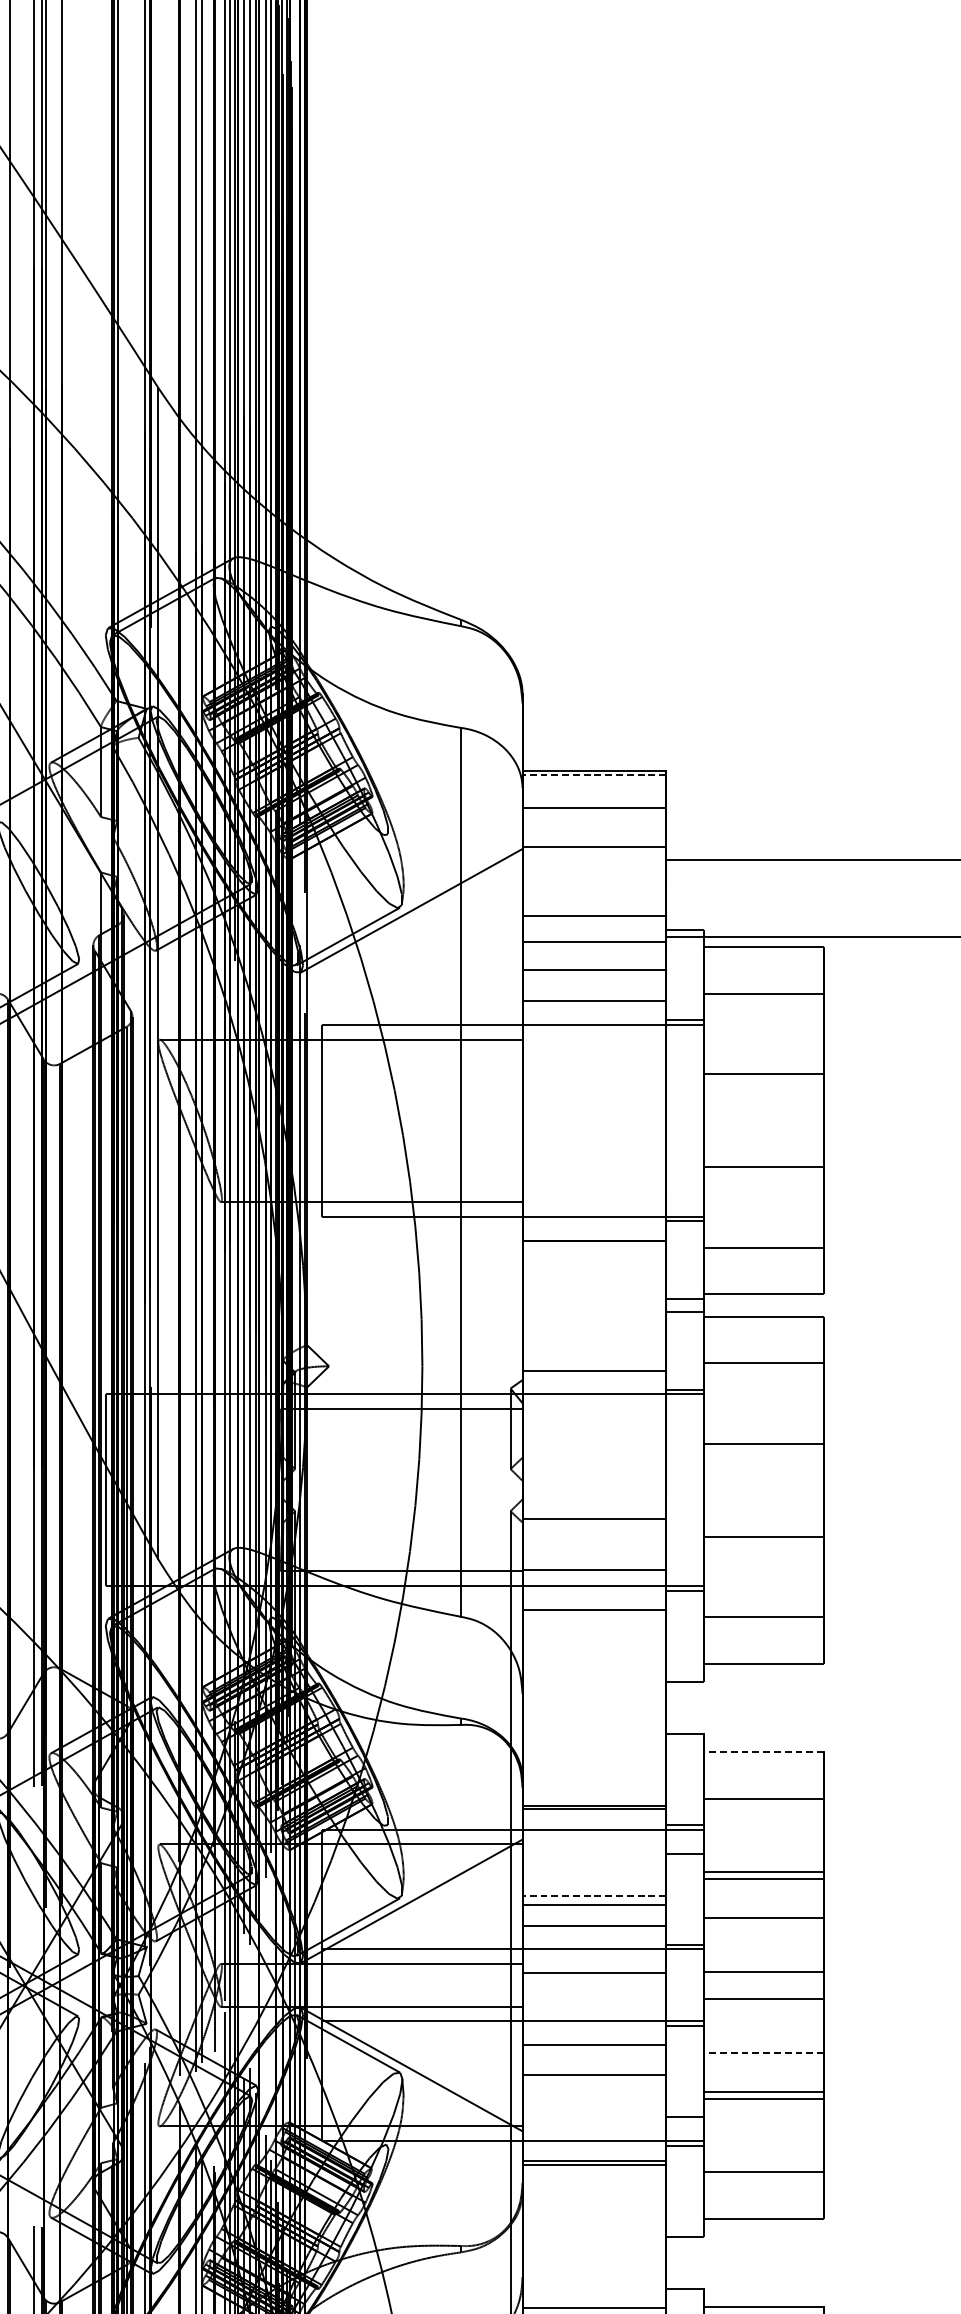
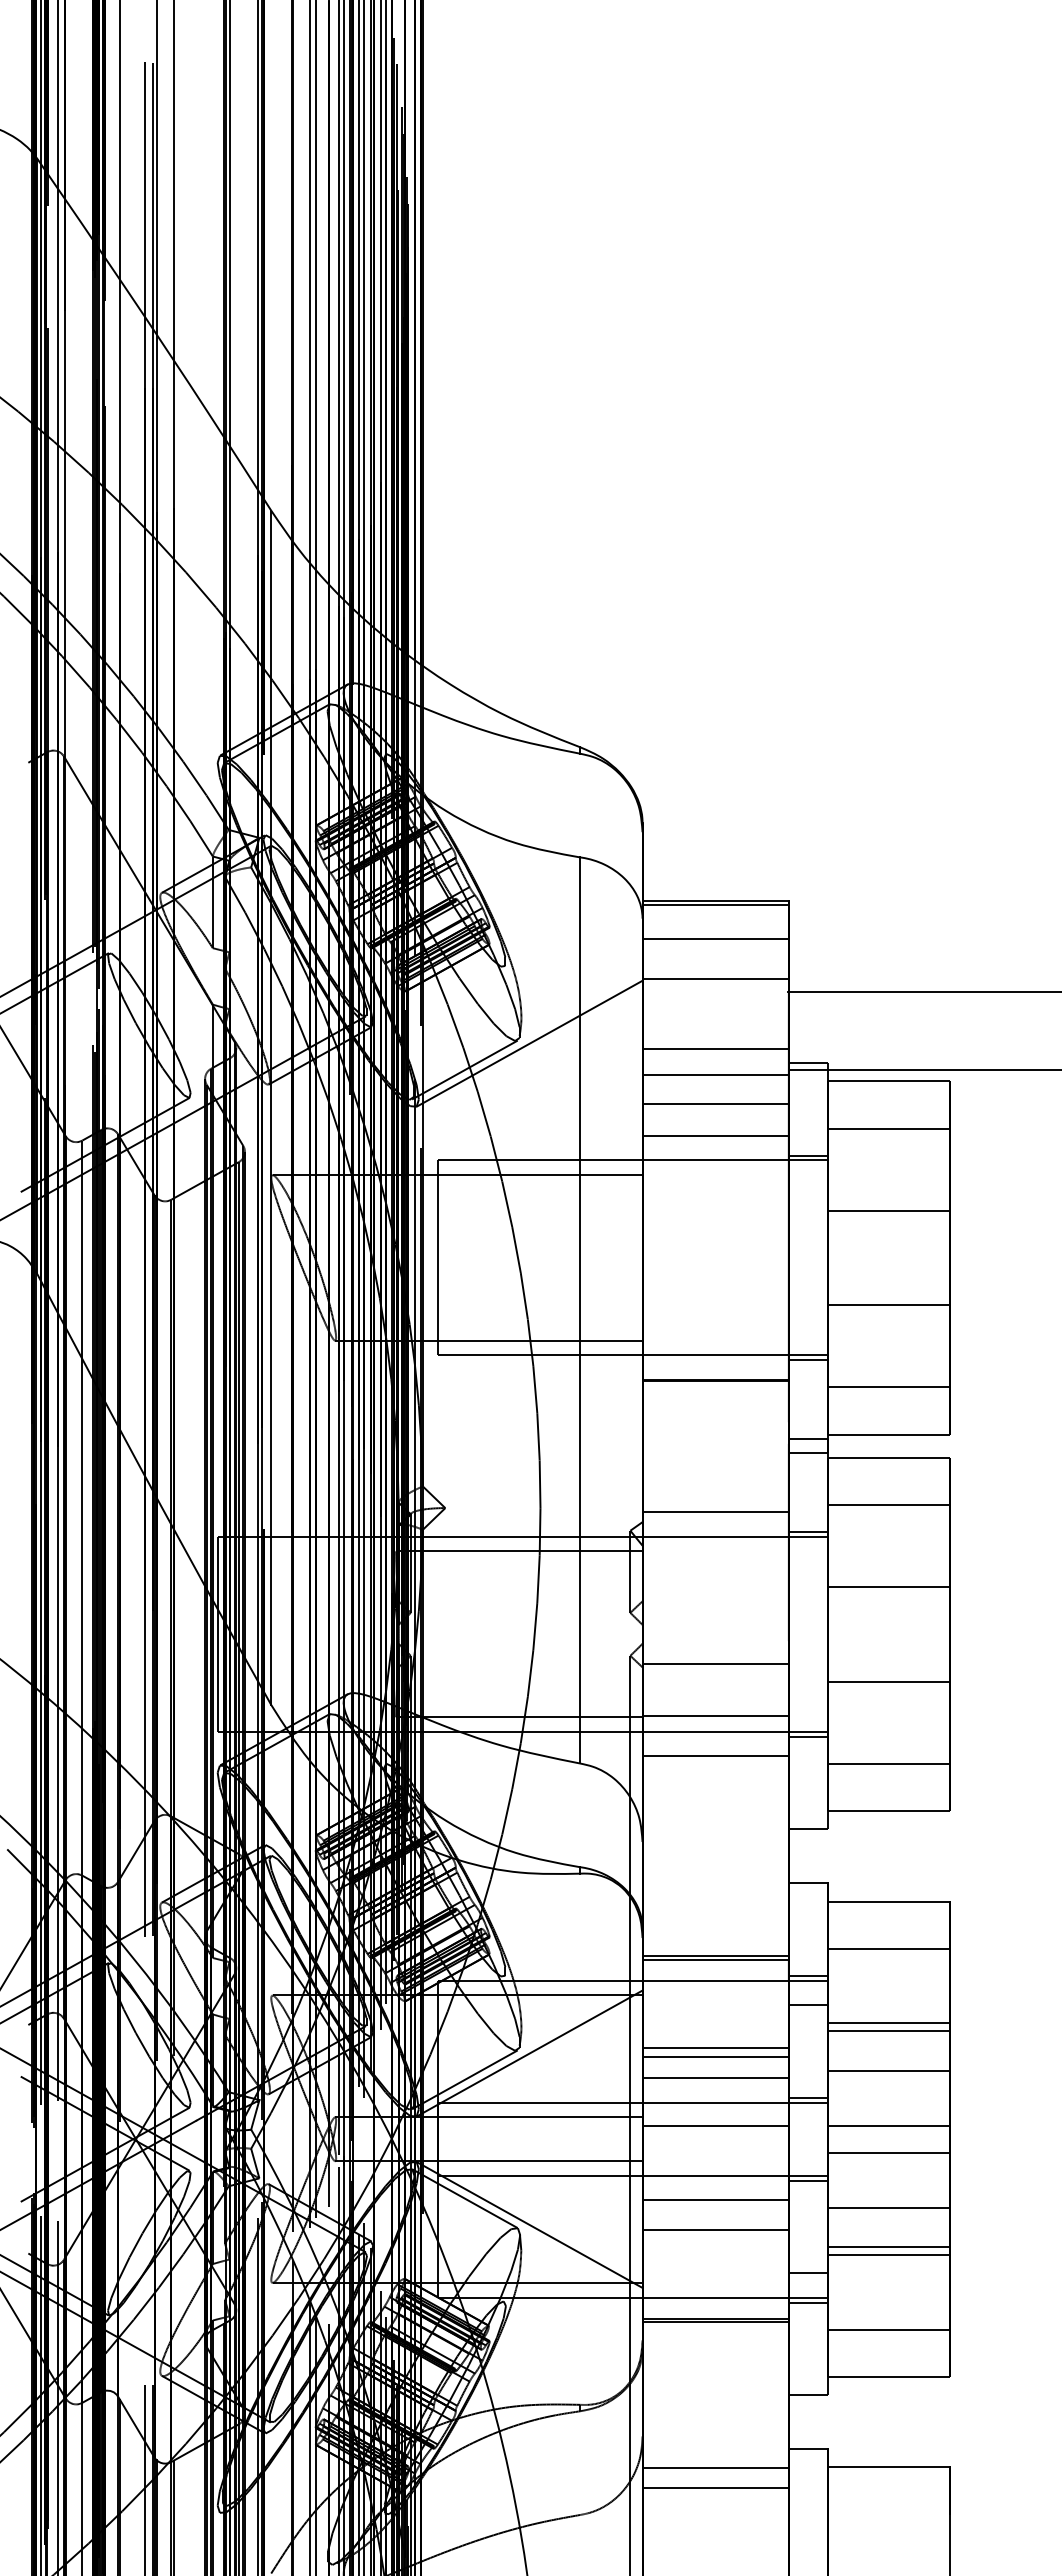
line: (594, 775) -> (715, 905), dashed -> solid
line: (763, 1752) -> (888, 1901), dashed -> solid
line: (594, 1896) -> (715, 2048), dashed -> solid
line: (763, 2052) -> (888, 2207), dashed -> solid

